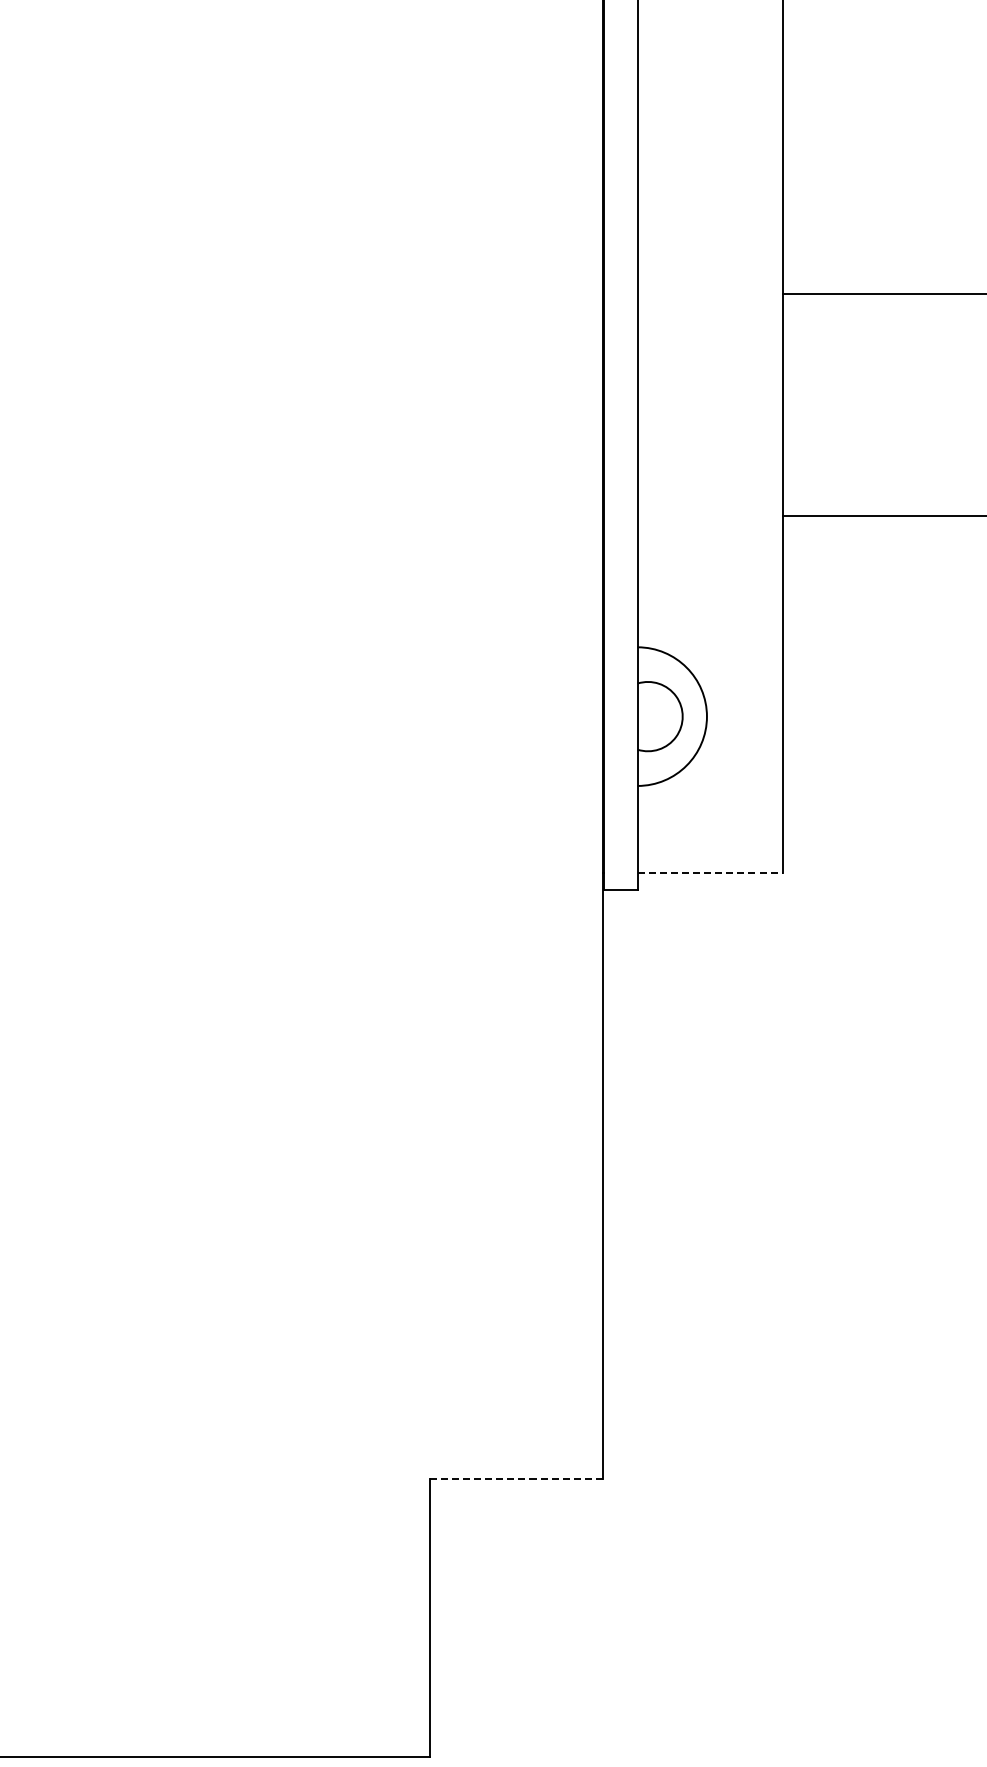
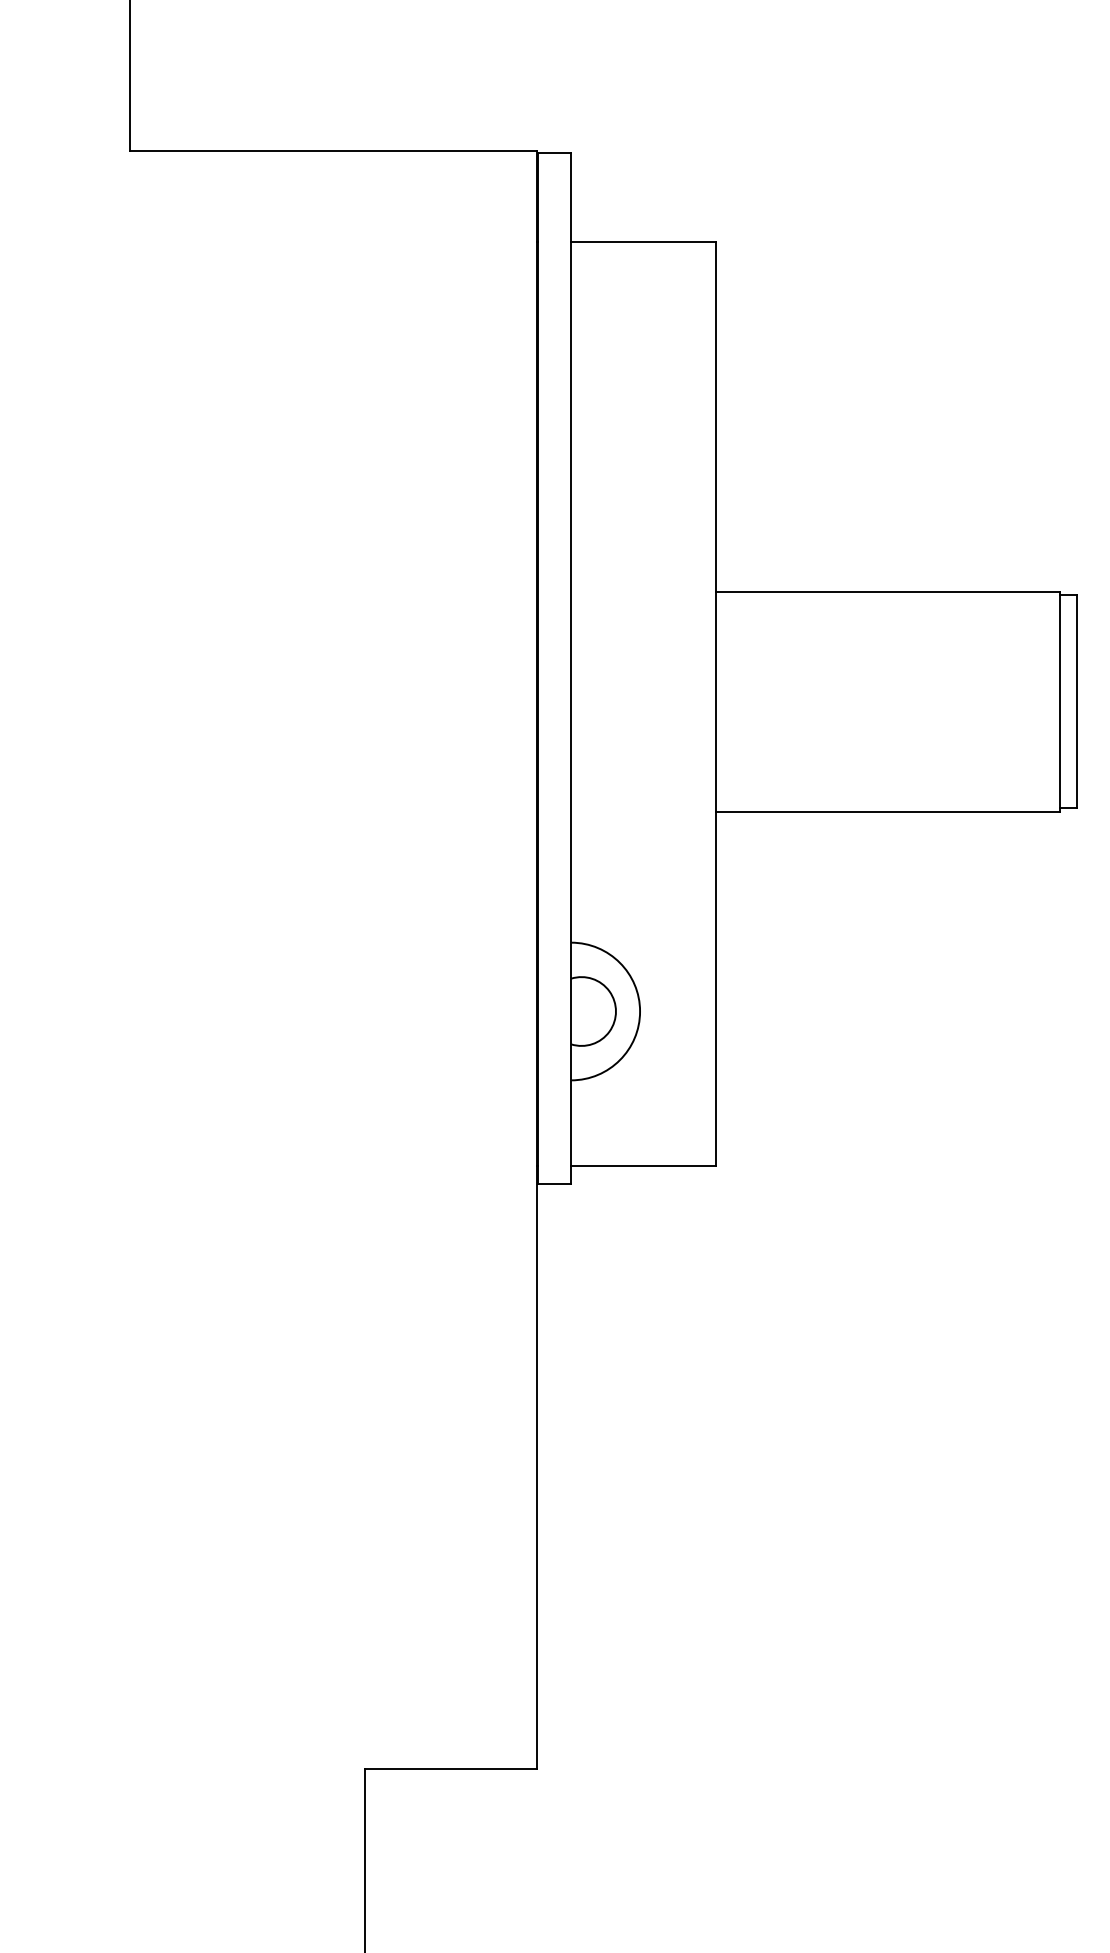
line: (711, 872) -> (644, 1166), dashed -> solid
line: (516, 1478) -> (450, 1768), dashed -> solid

